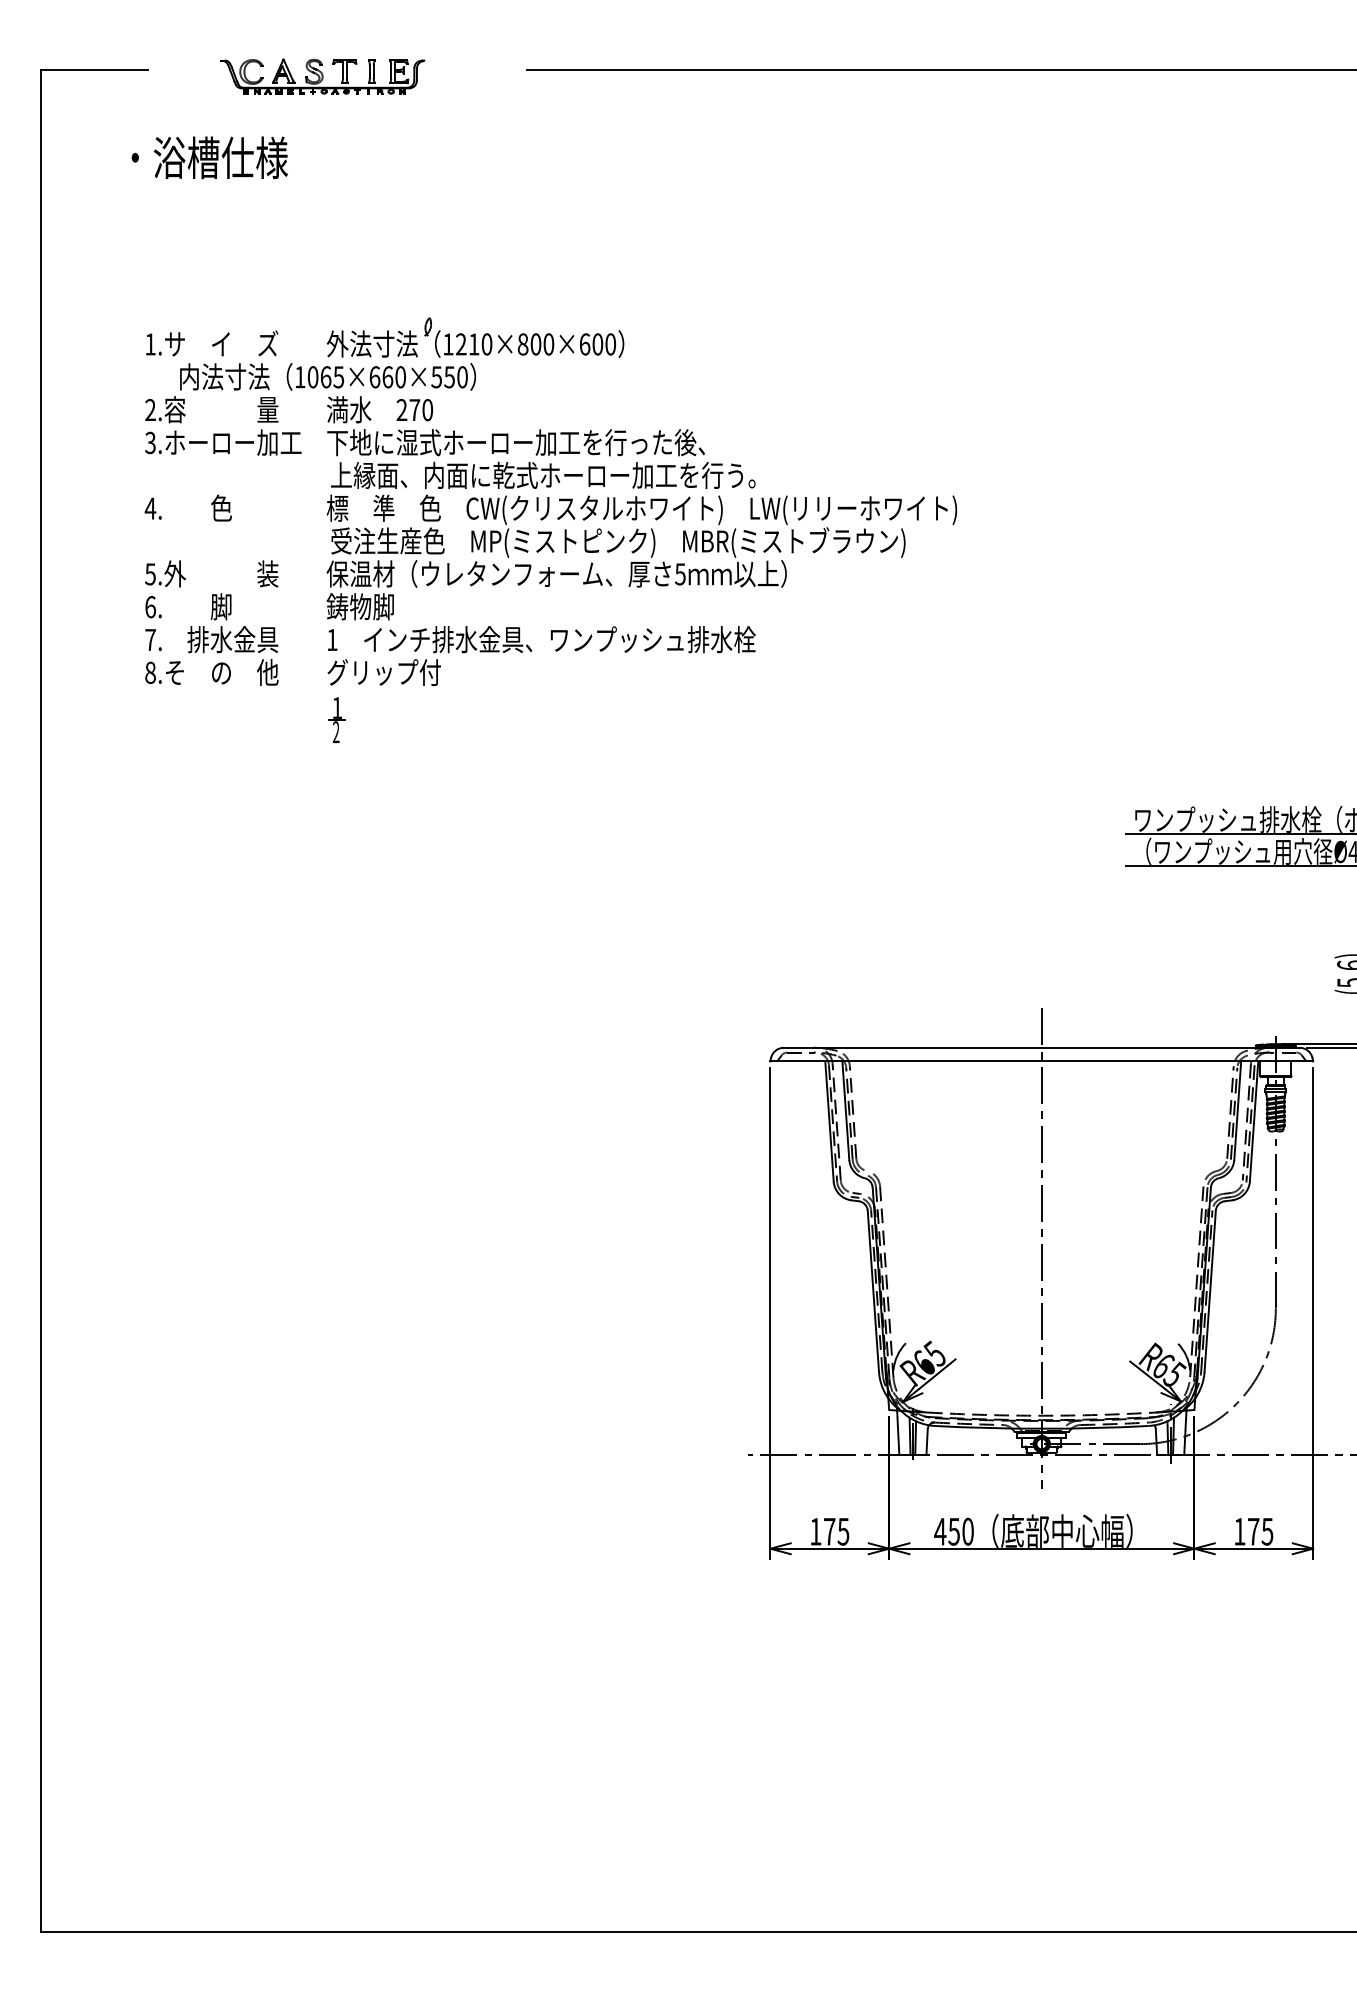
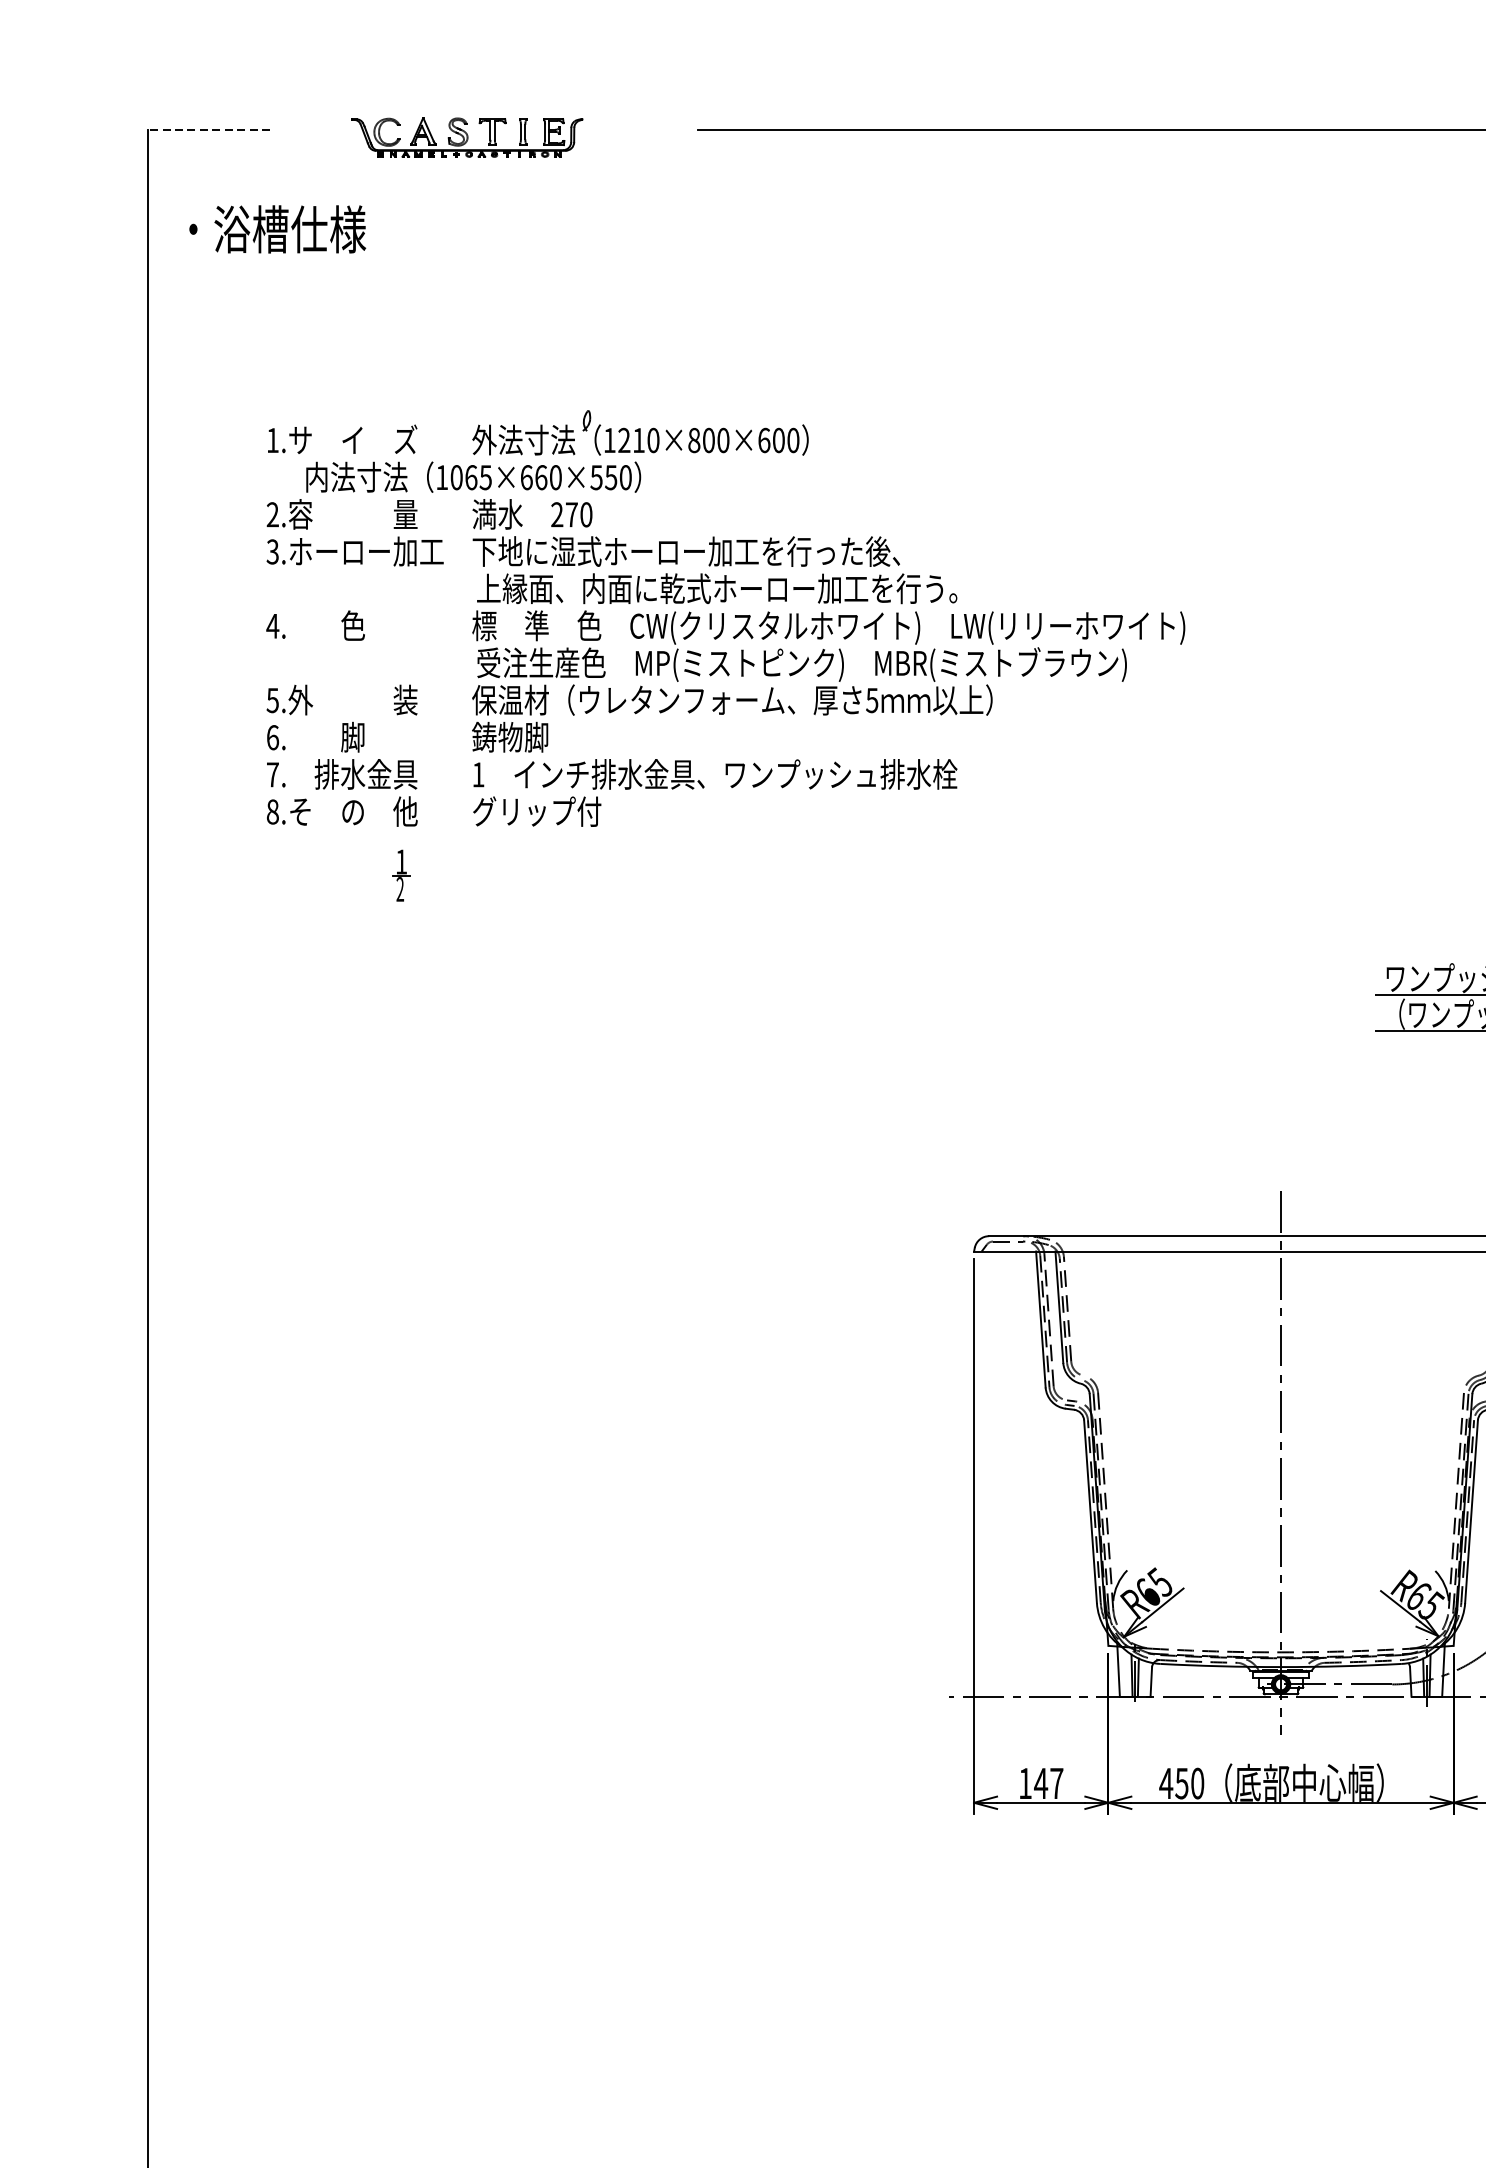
line: (94, 70) -> (209, 130), solid -> dashed
text: (209, 157) -> (277, 229), moved
part: (336, 719) -> (400, 874), moved
text: (836, 1531) -> (1048, 1783), 175 -> 147

